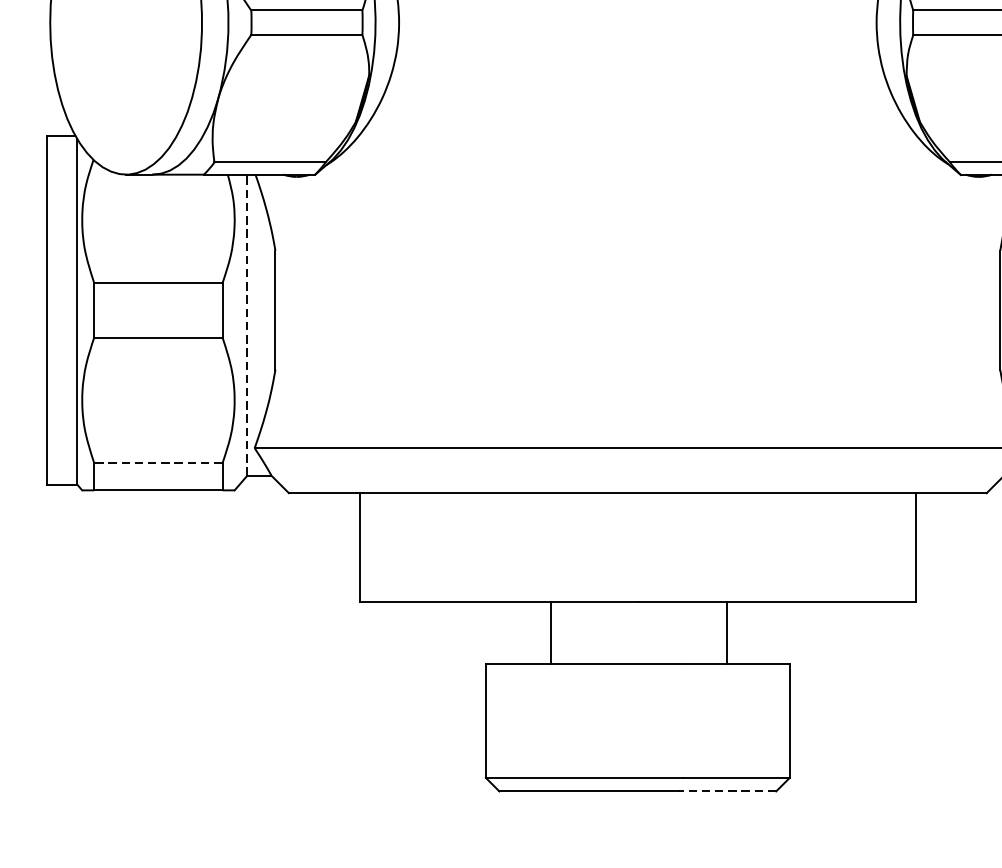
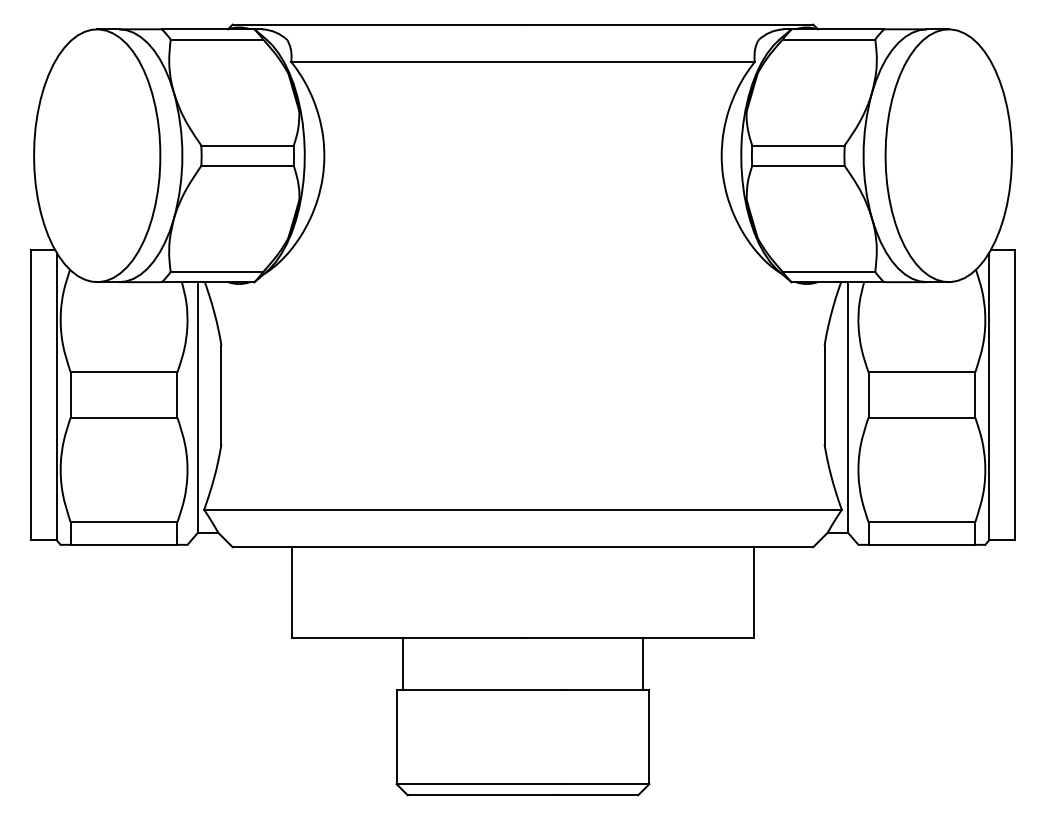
line: (247, 324) -> (198, 406), dashed -> solid
line: (157, 463) -> (123, 522), dashed -> solid
line: (550, 632) -> (402, 663), moved
line: (727, 632) -> (643, 663), moved
line: (727, 791) -> (597, 795), dashed -> solid

